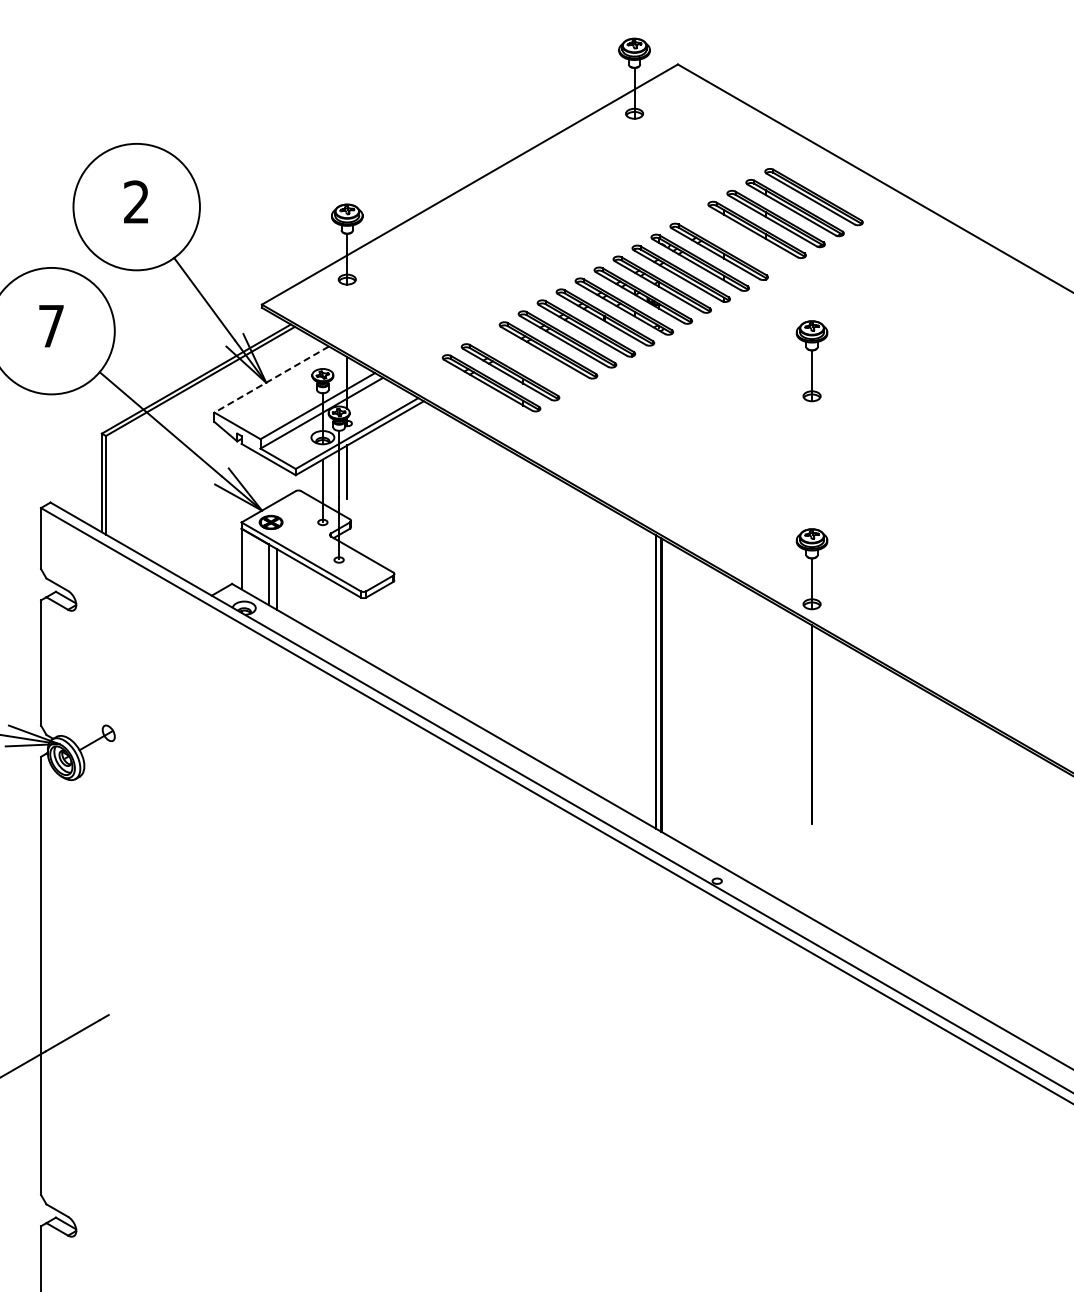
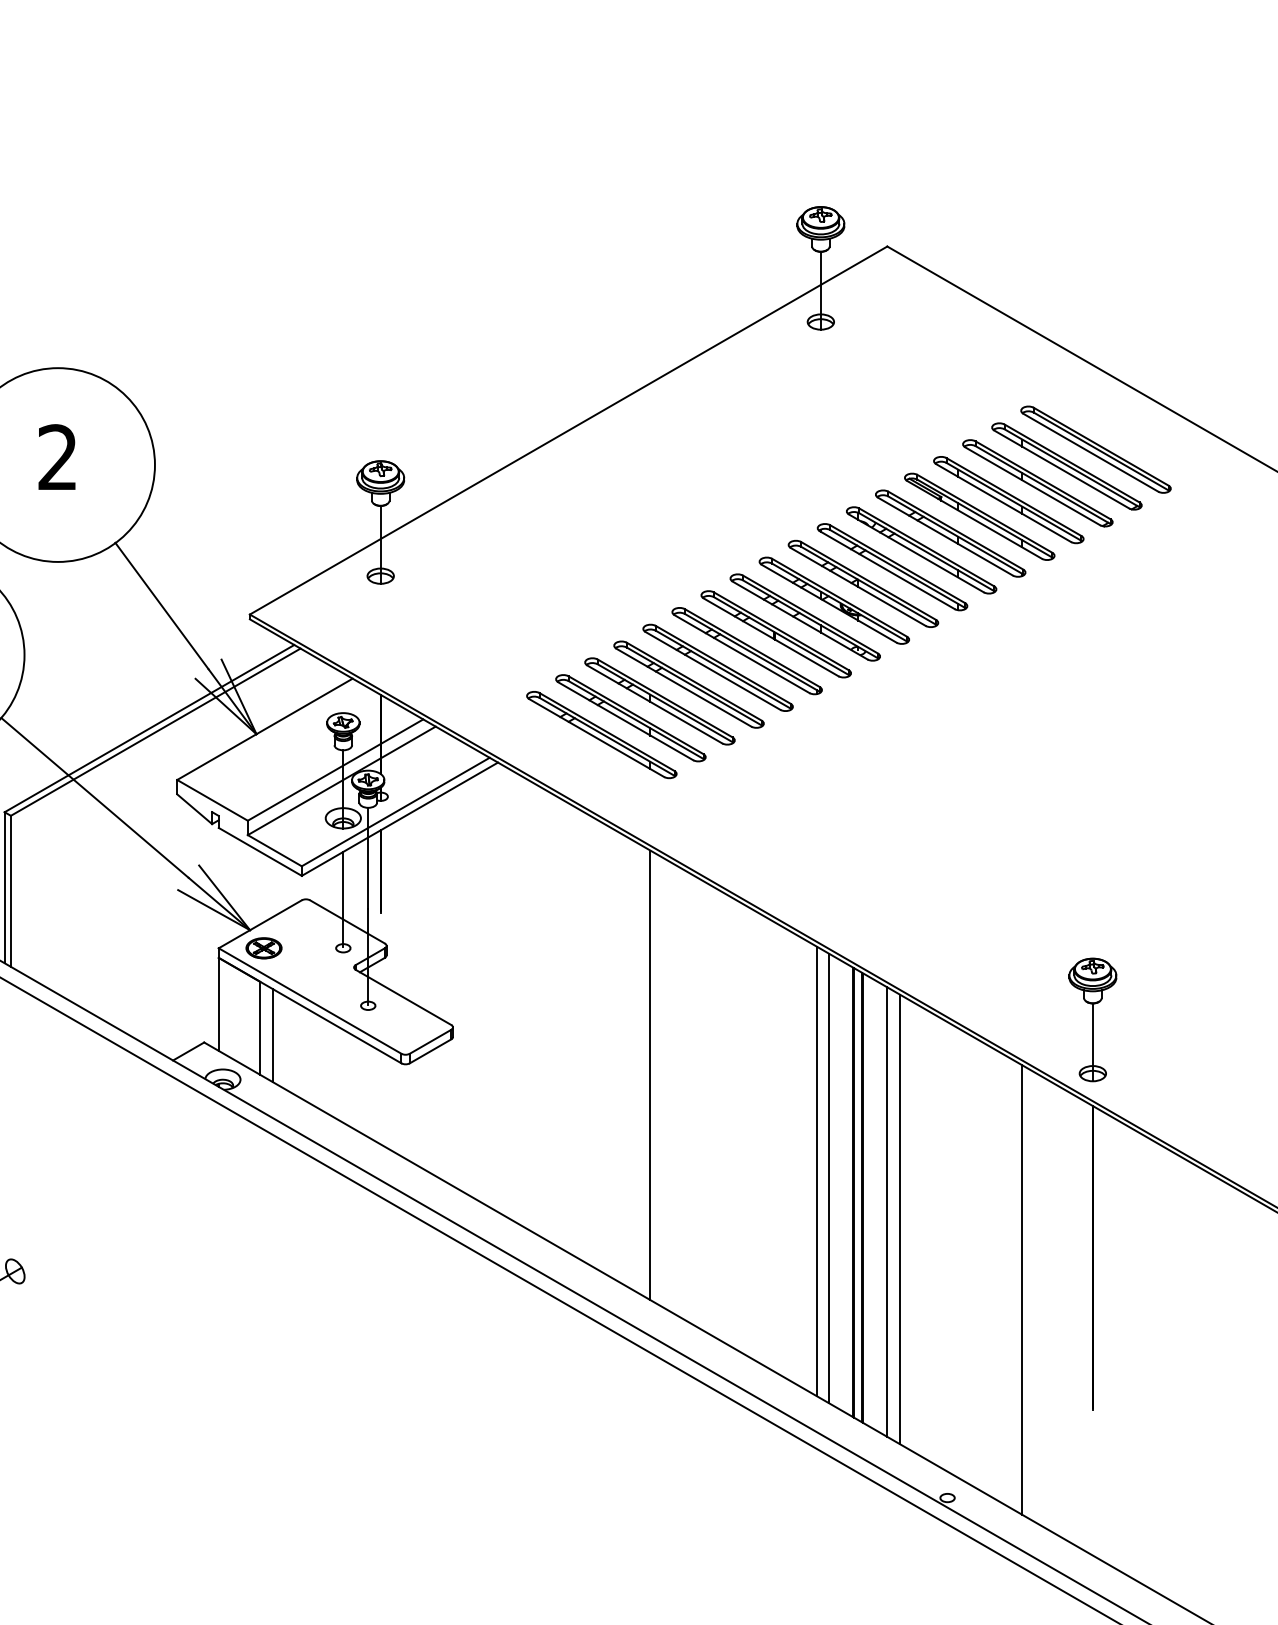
part: (737, 240) -> (978, 516), added
part: (529, 361) -> (659, 701), added
part: (811, 361) -> (1092, 701), removed
line: (271, 379) -> (264, 729), dashed -> solid
line: (523, 605) -> (650, 1075), added
line: (631, 667) -> (816, 1170), added
line: (640, 672) -> (830, 1178), added
line: (677, 694) -> (886, 1211), added
line: (686, 699) -> (900, 1219), added
line: (765, 745) -> (1021, 1290), added

